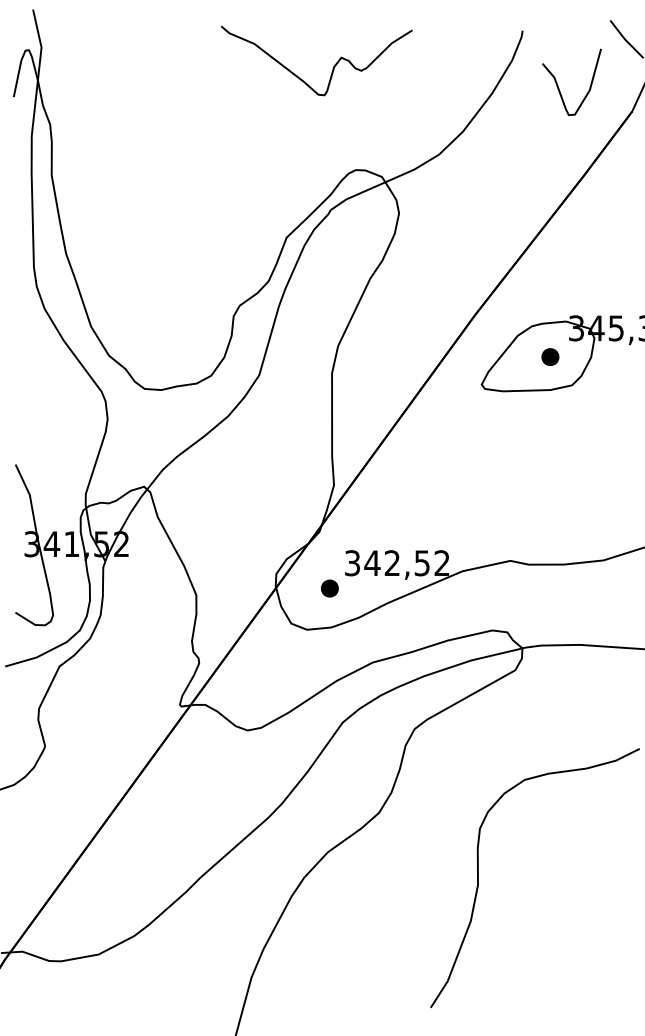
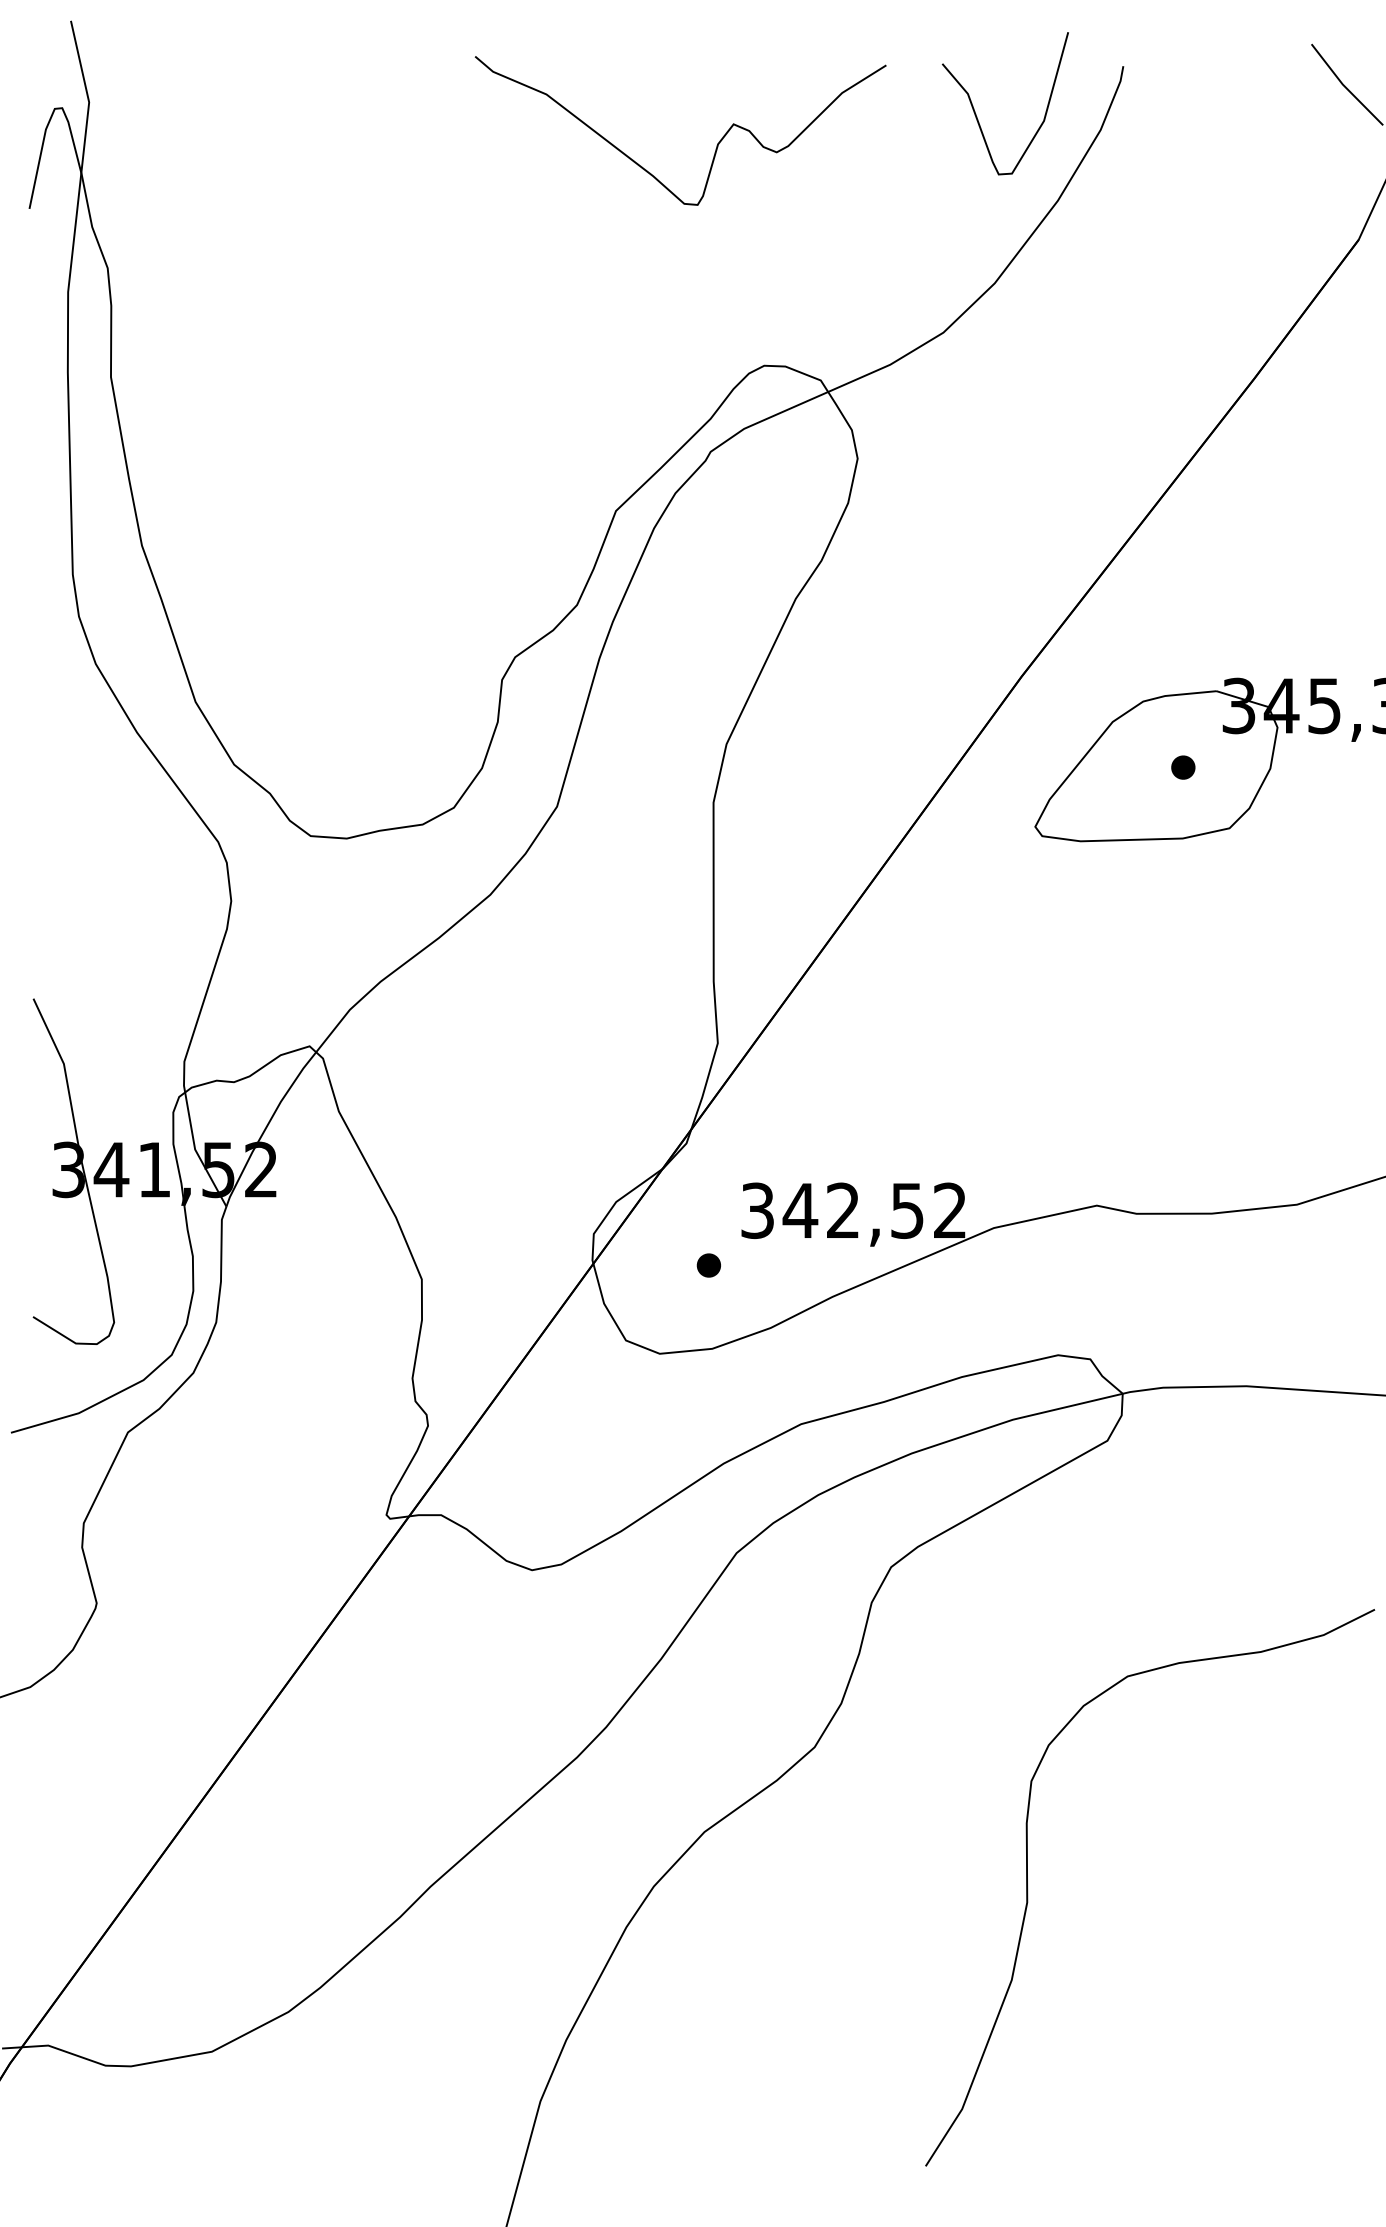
curve: (558, 85) -> (976, 110), moved
part: (550, 356) -> (1183, 766), size x0.62
part: (329, 588) -> (708, 1265), size x0.62

